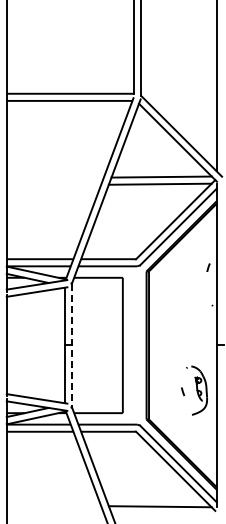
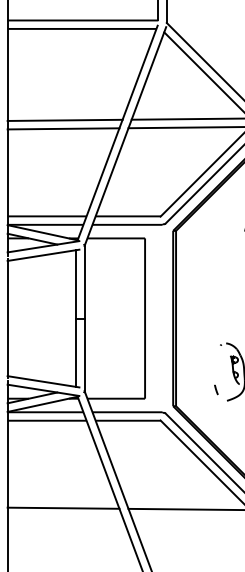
line: (54, 177) -> (64, 119), added
line: (53, 184) -> (62, 127), added
line: (71, 345) -> (84, 318), dashed -> solid
curve: (183, 391) -> (216, 389), moved
line: (53, 505) -> (62, 508), added

